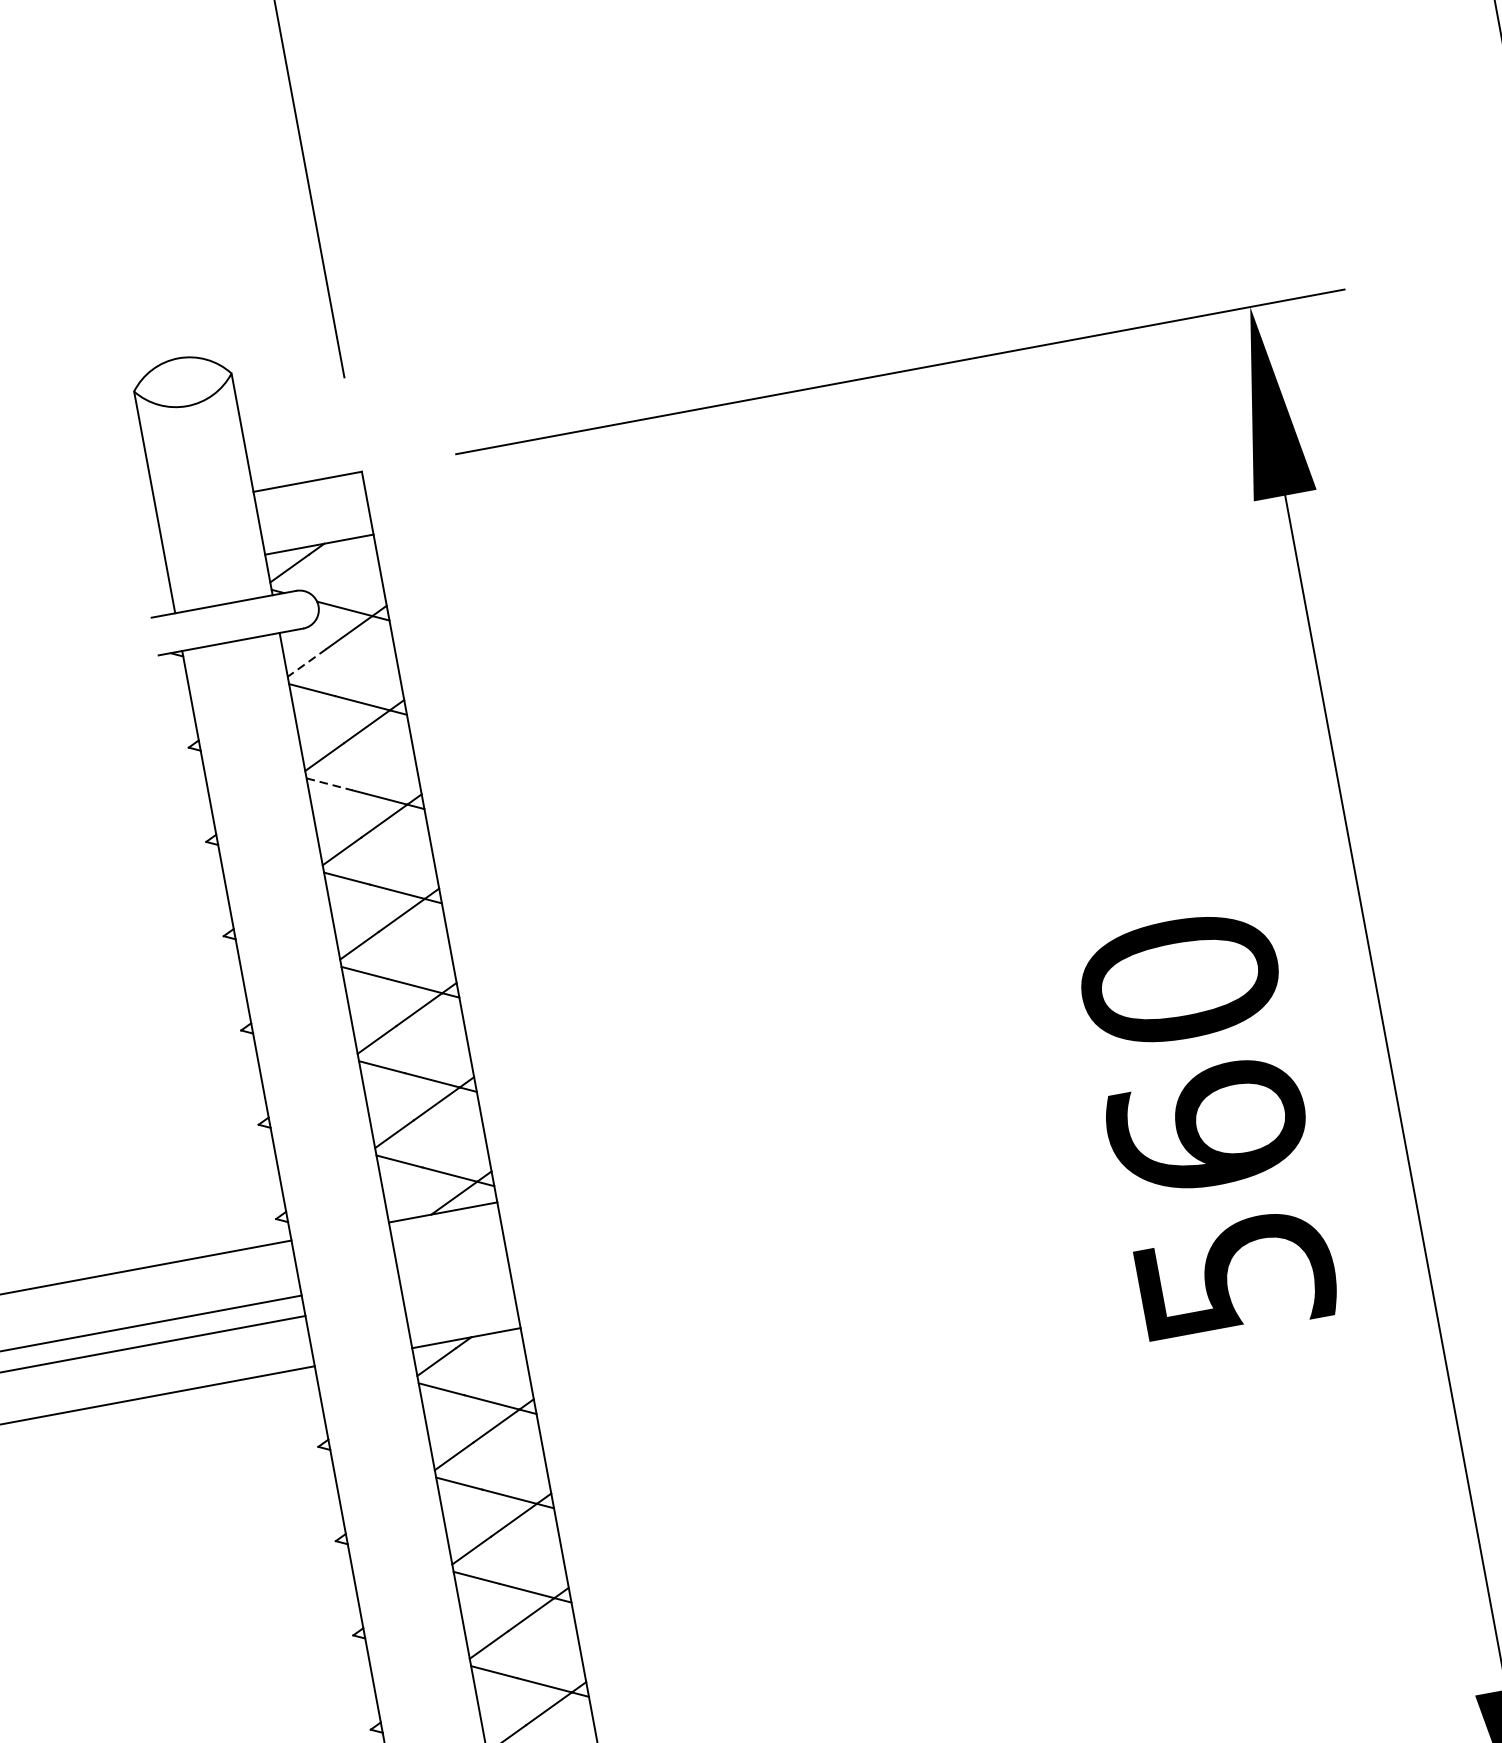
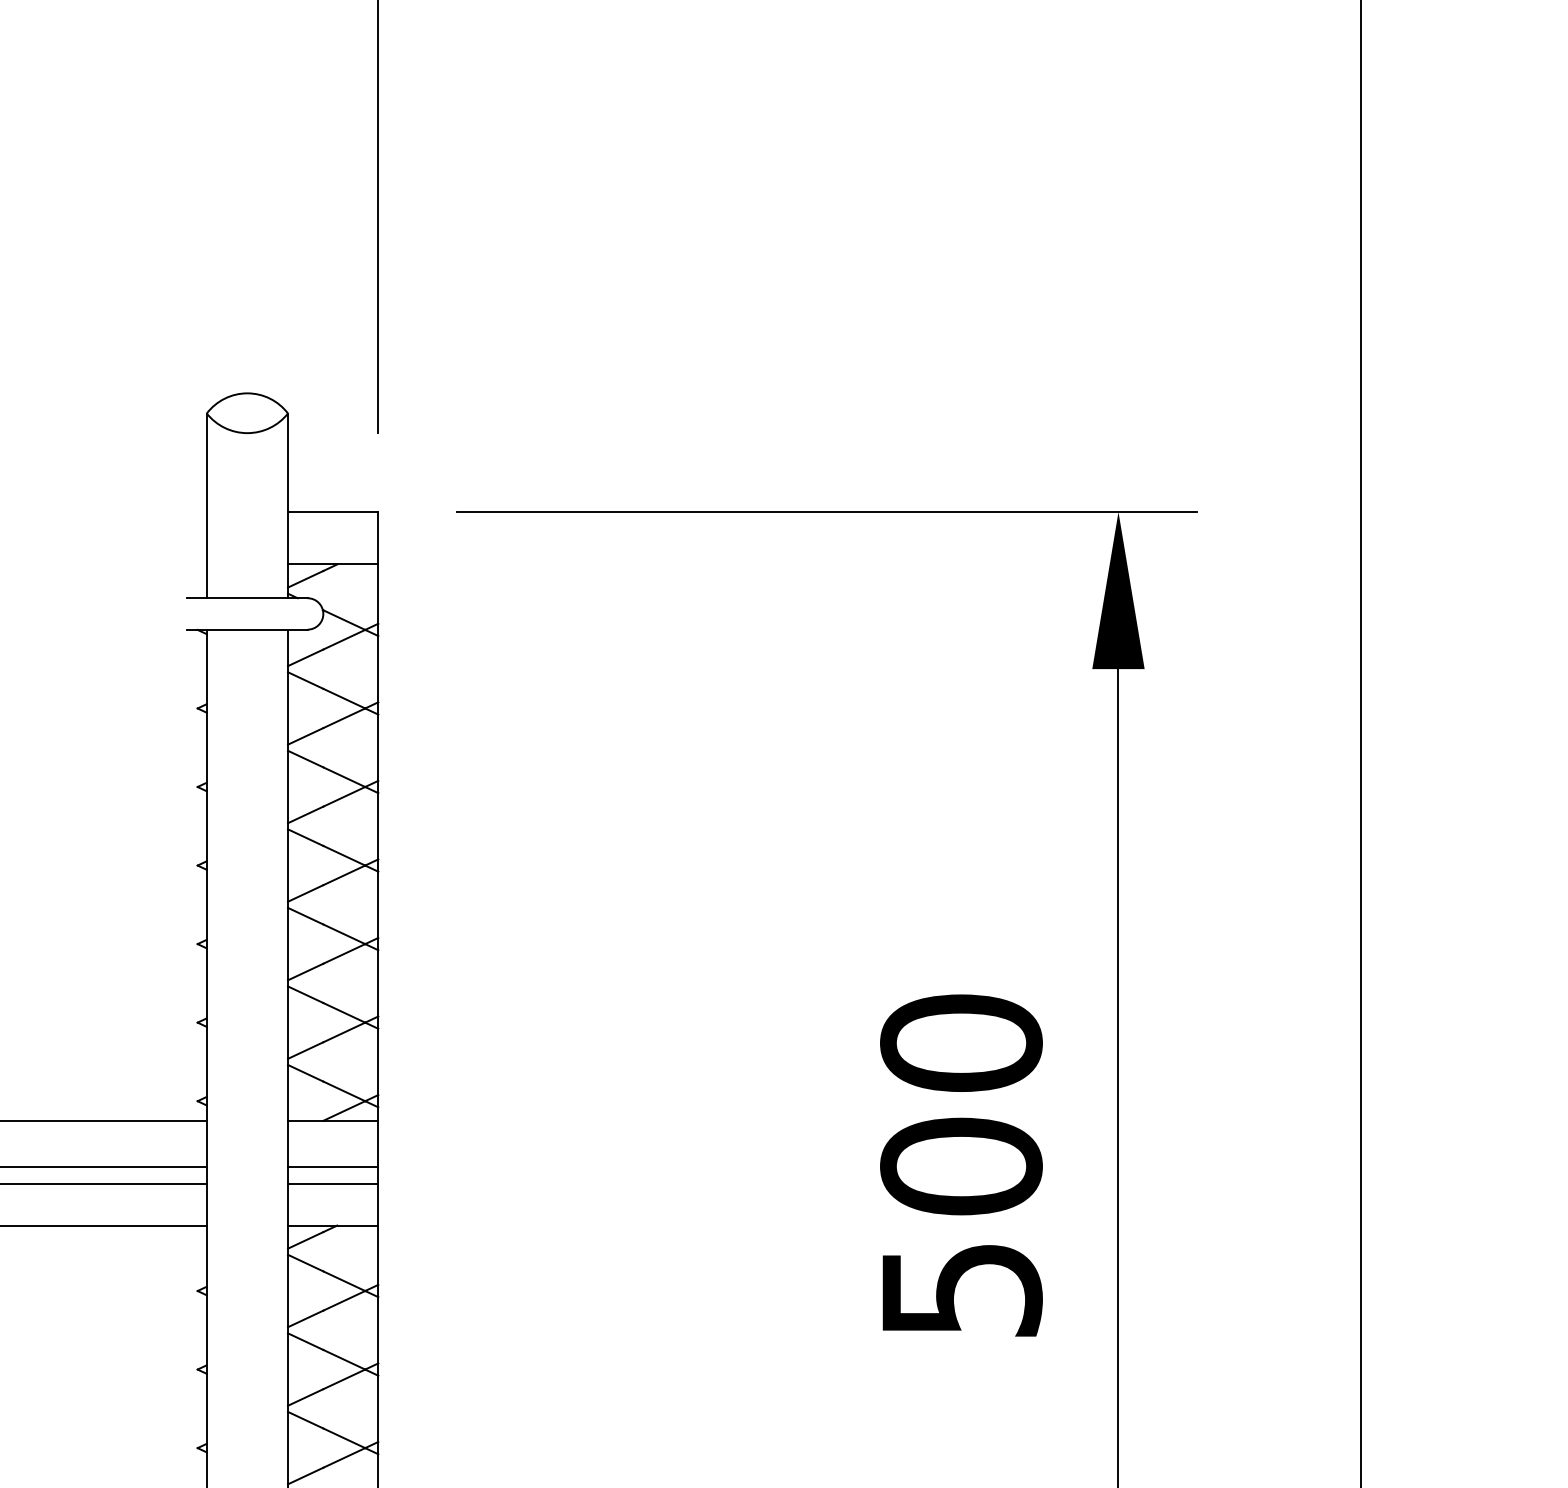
line: (306, 662) -> (305, 657), dashed -> solid
line: (329, 784) -> (305, 759), dashed -> solid
text: (1207, 1127) -> (961, 1166), 560 -> 500
line: (453, 1267) -> (333, 1166), added
line: (457, 1287) -> (333, 1183), added

